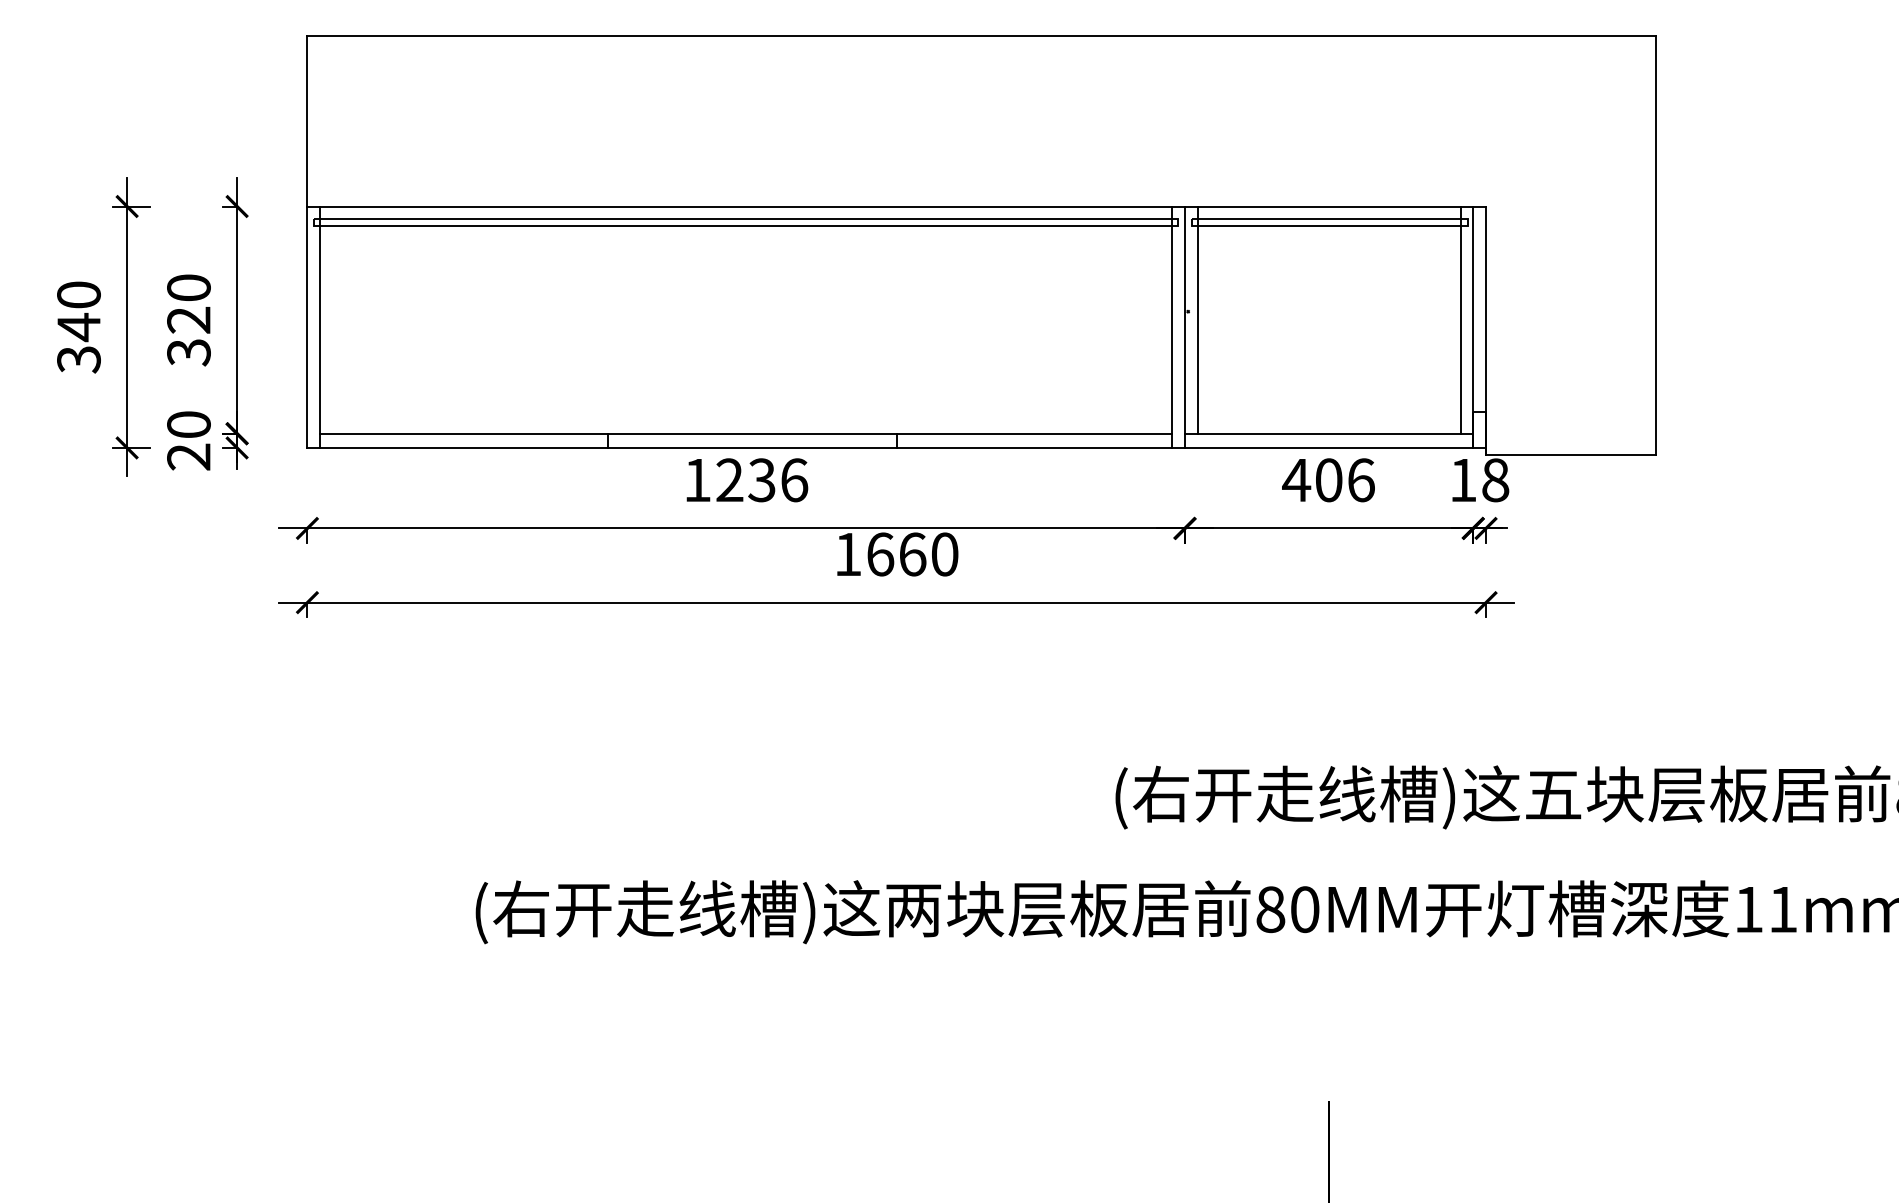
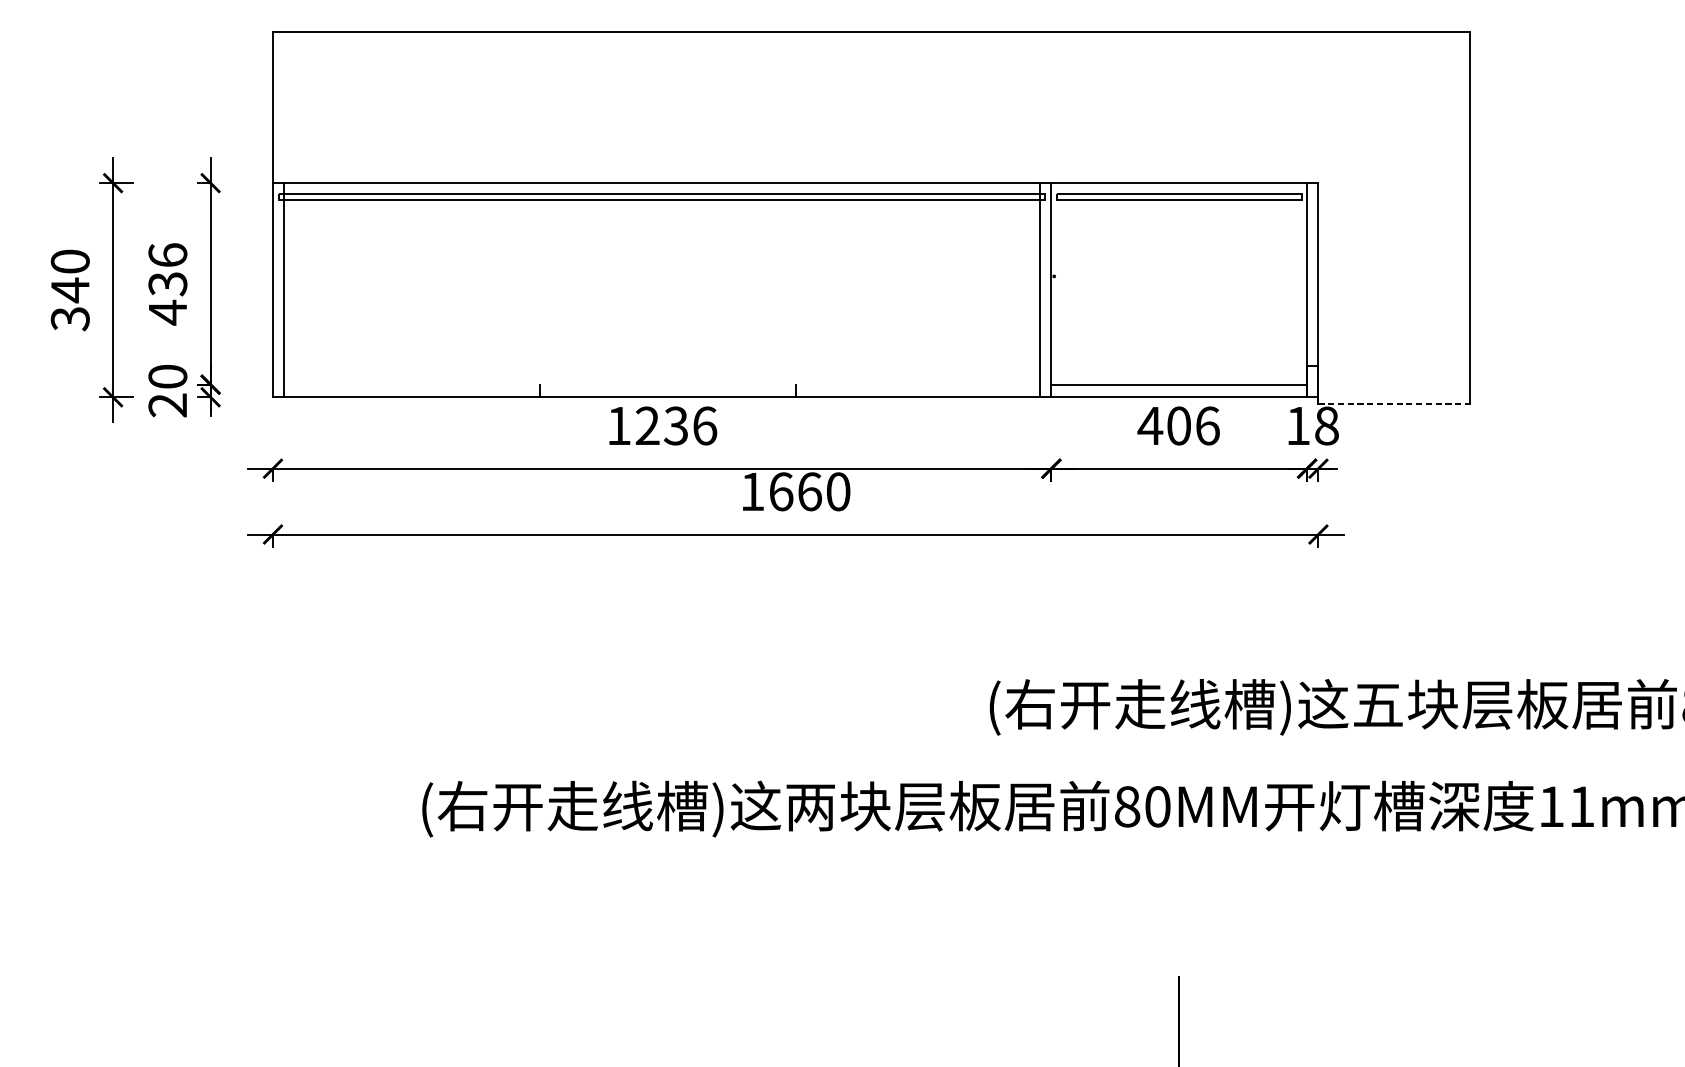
line: (1197, 319) -> (1062, 283), removed
line: (1460, 319) -> (1295, 283), removed
text: (188, 320) -> (167, 284), 320 -> 436
line: (746, 433) -> (662, 384), removed
line: (1571, 455) -> (1394, 403), solid -> dashed

